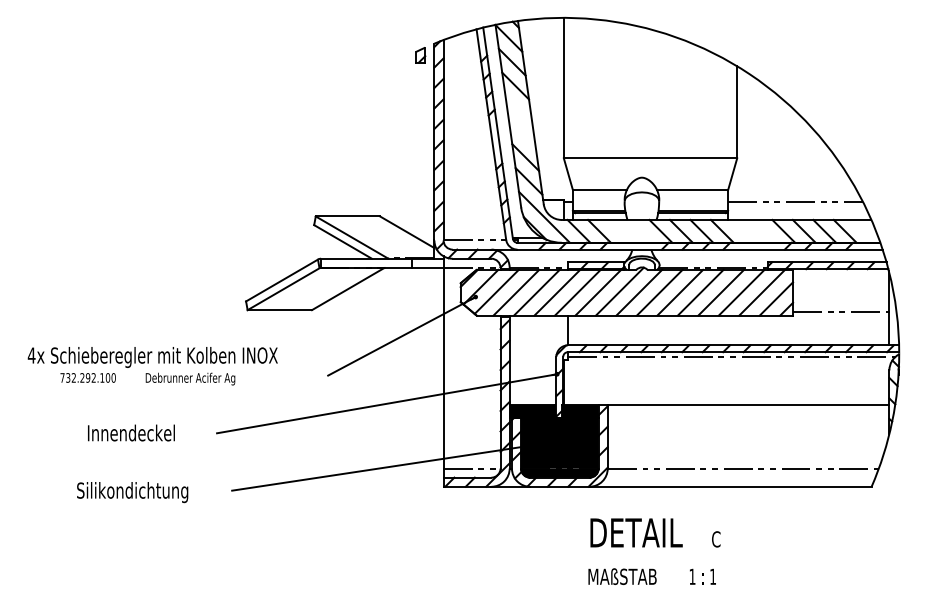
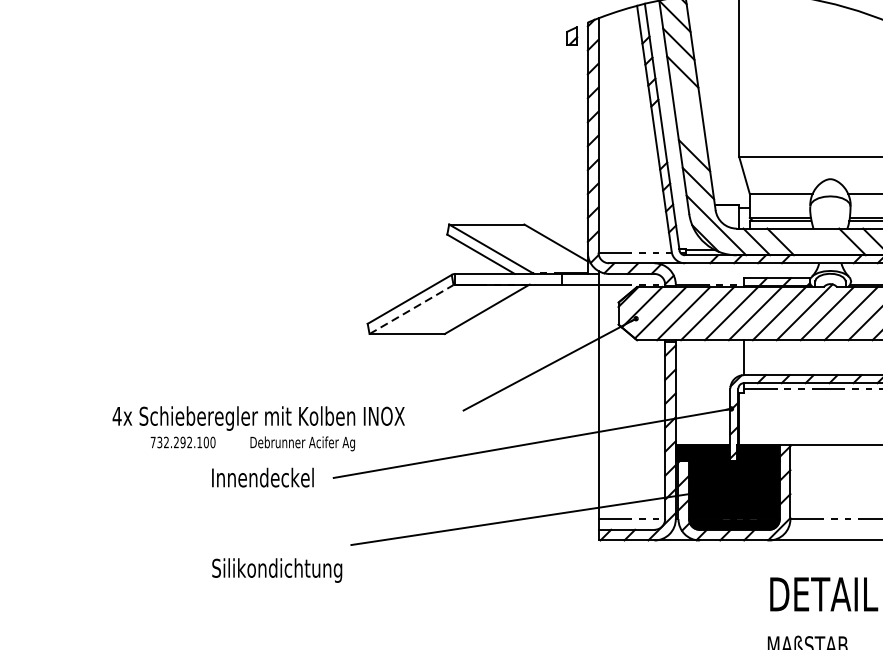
line: (283, 289) -> (411, 309), solid -> dashed
text: (152, 366) -> (258, 429), moved
text: (131, 432) -> (263, 477), moved
text: (132, 492) -> (277, 570), moved

